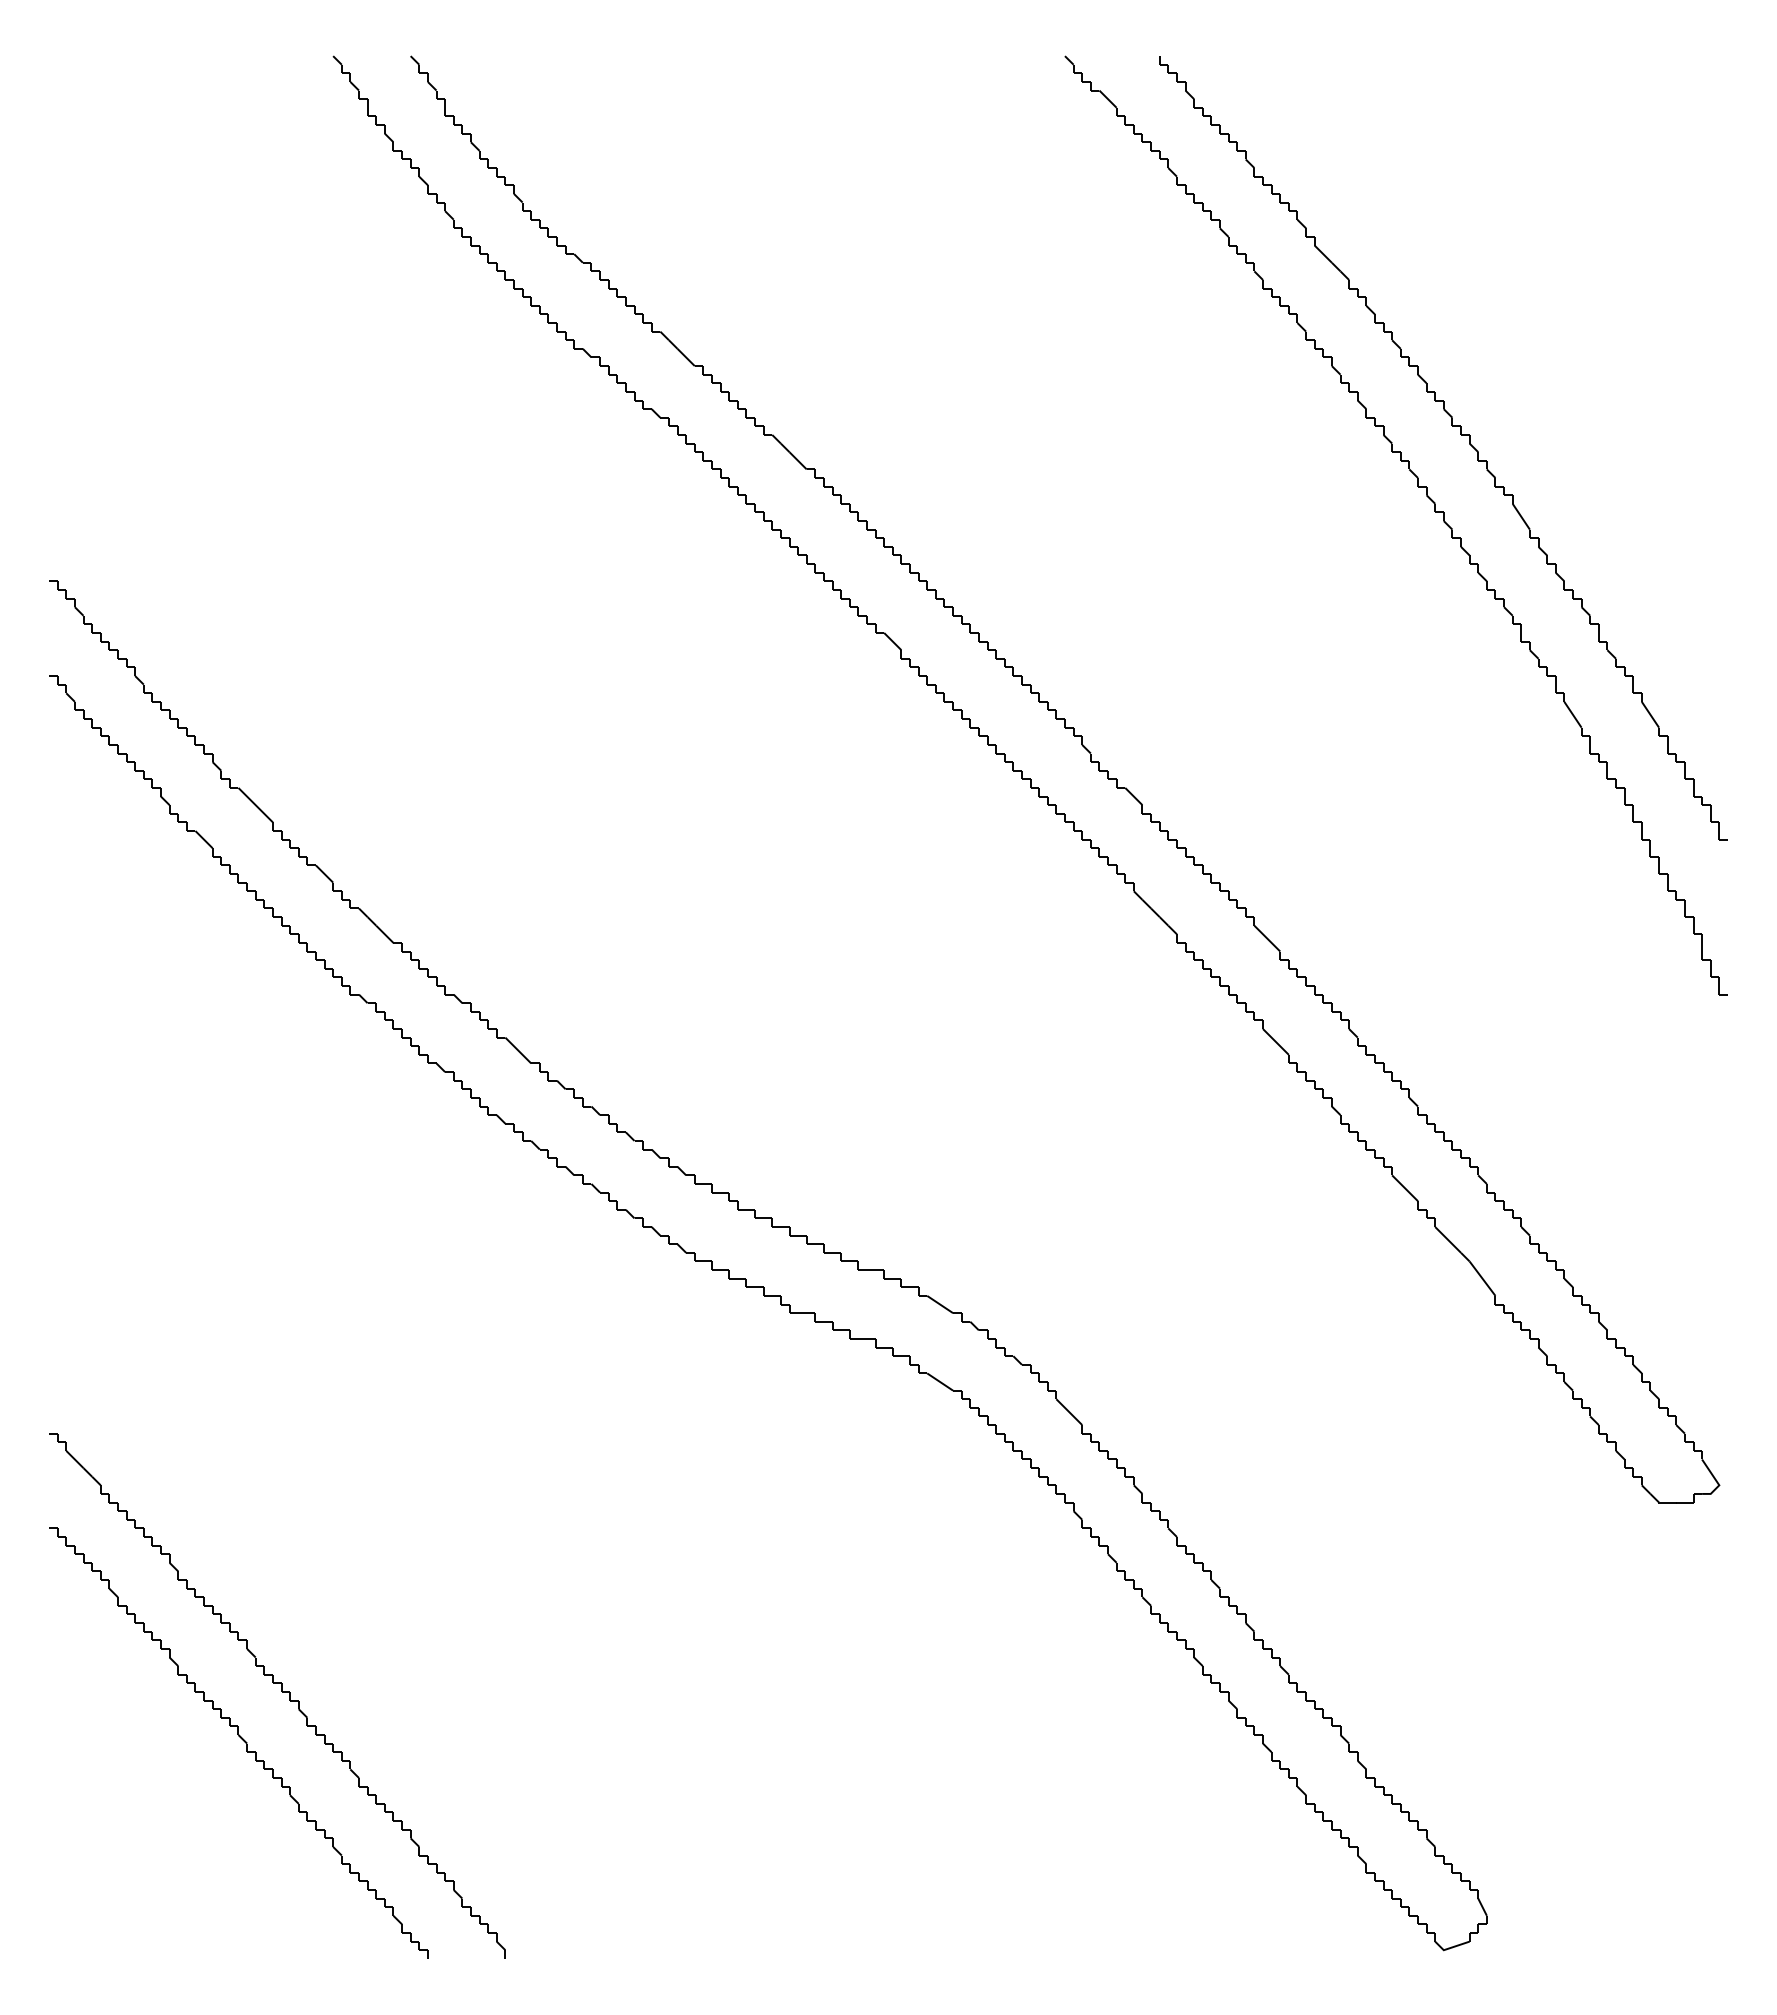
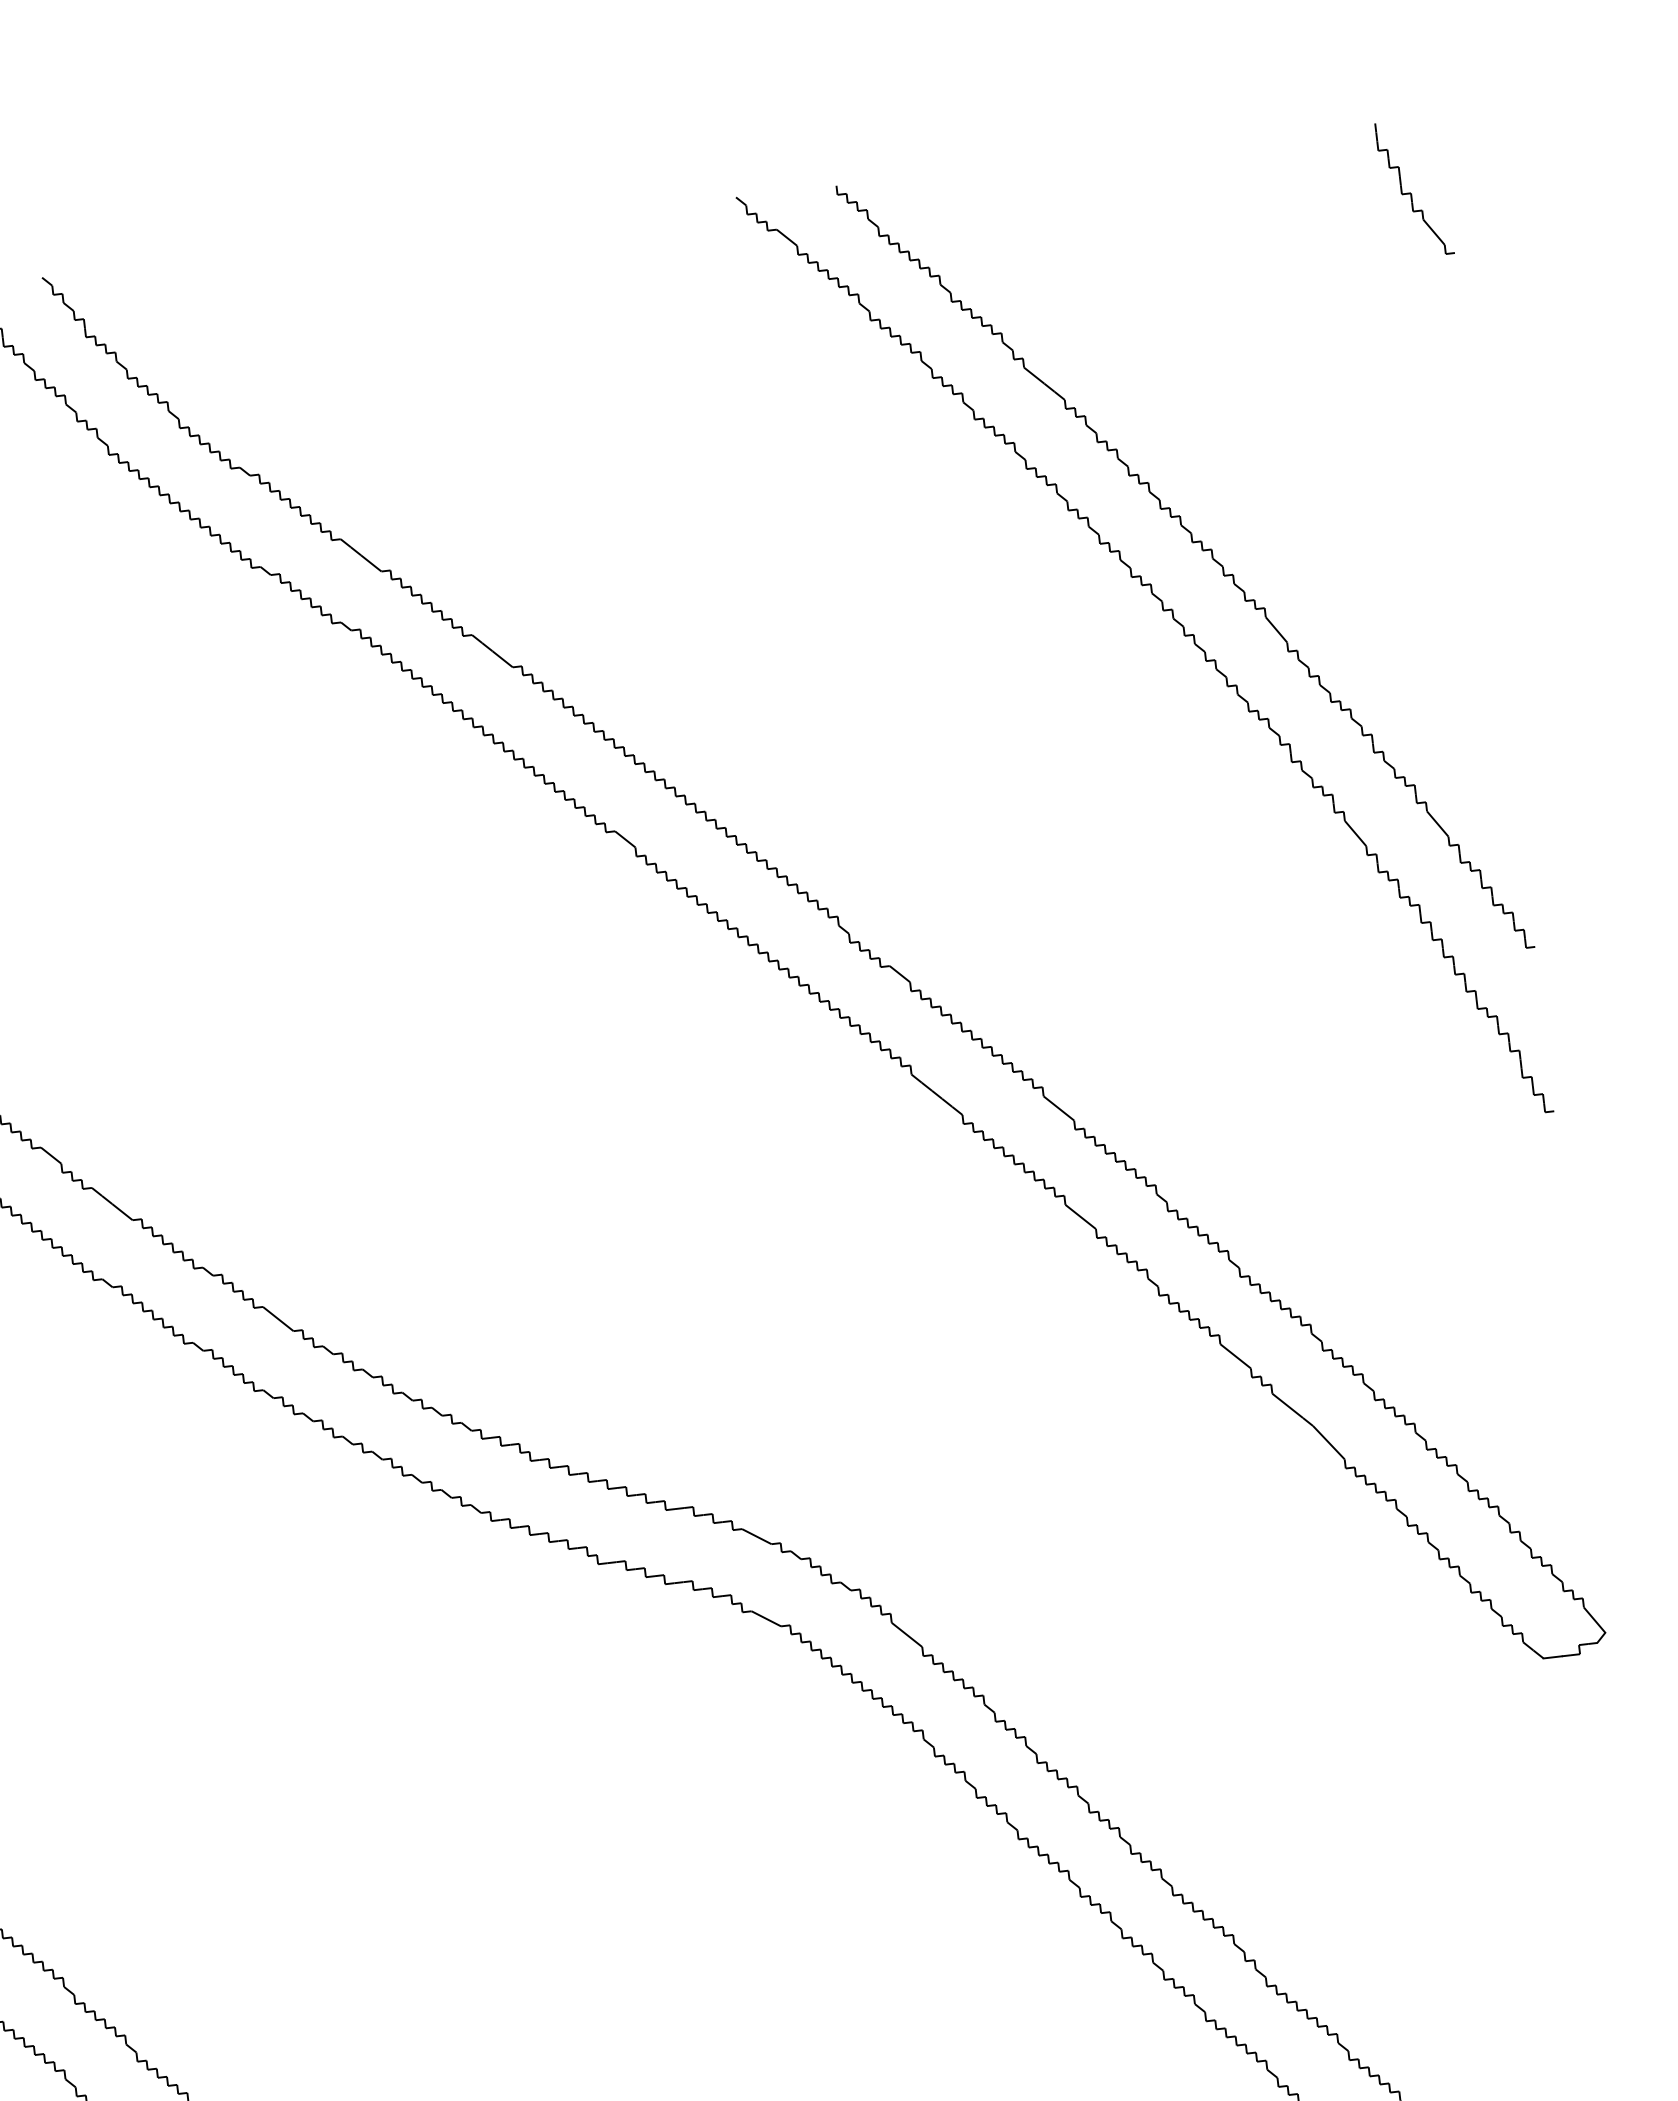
part: (1697, 120) -> (1414, 188), added

